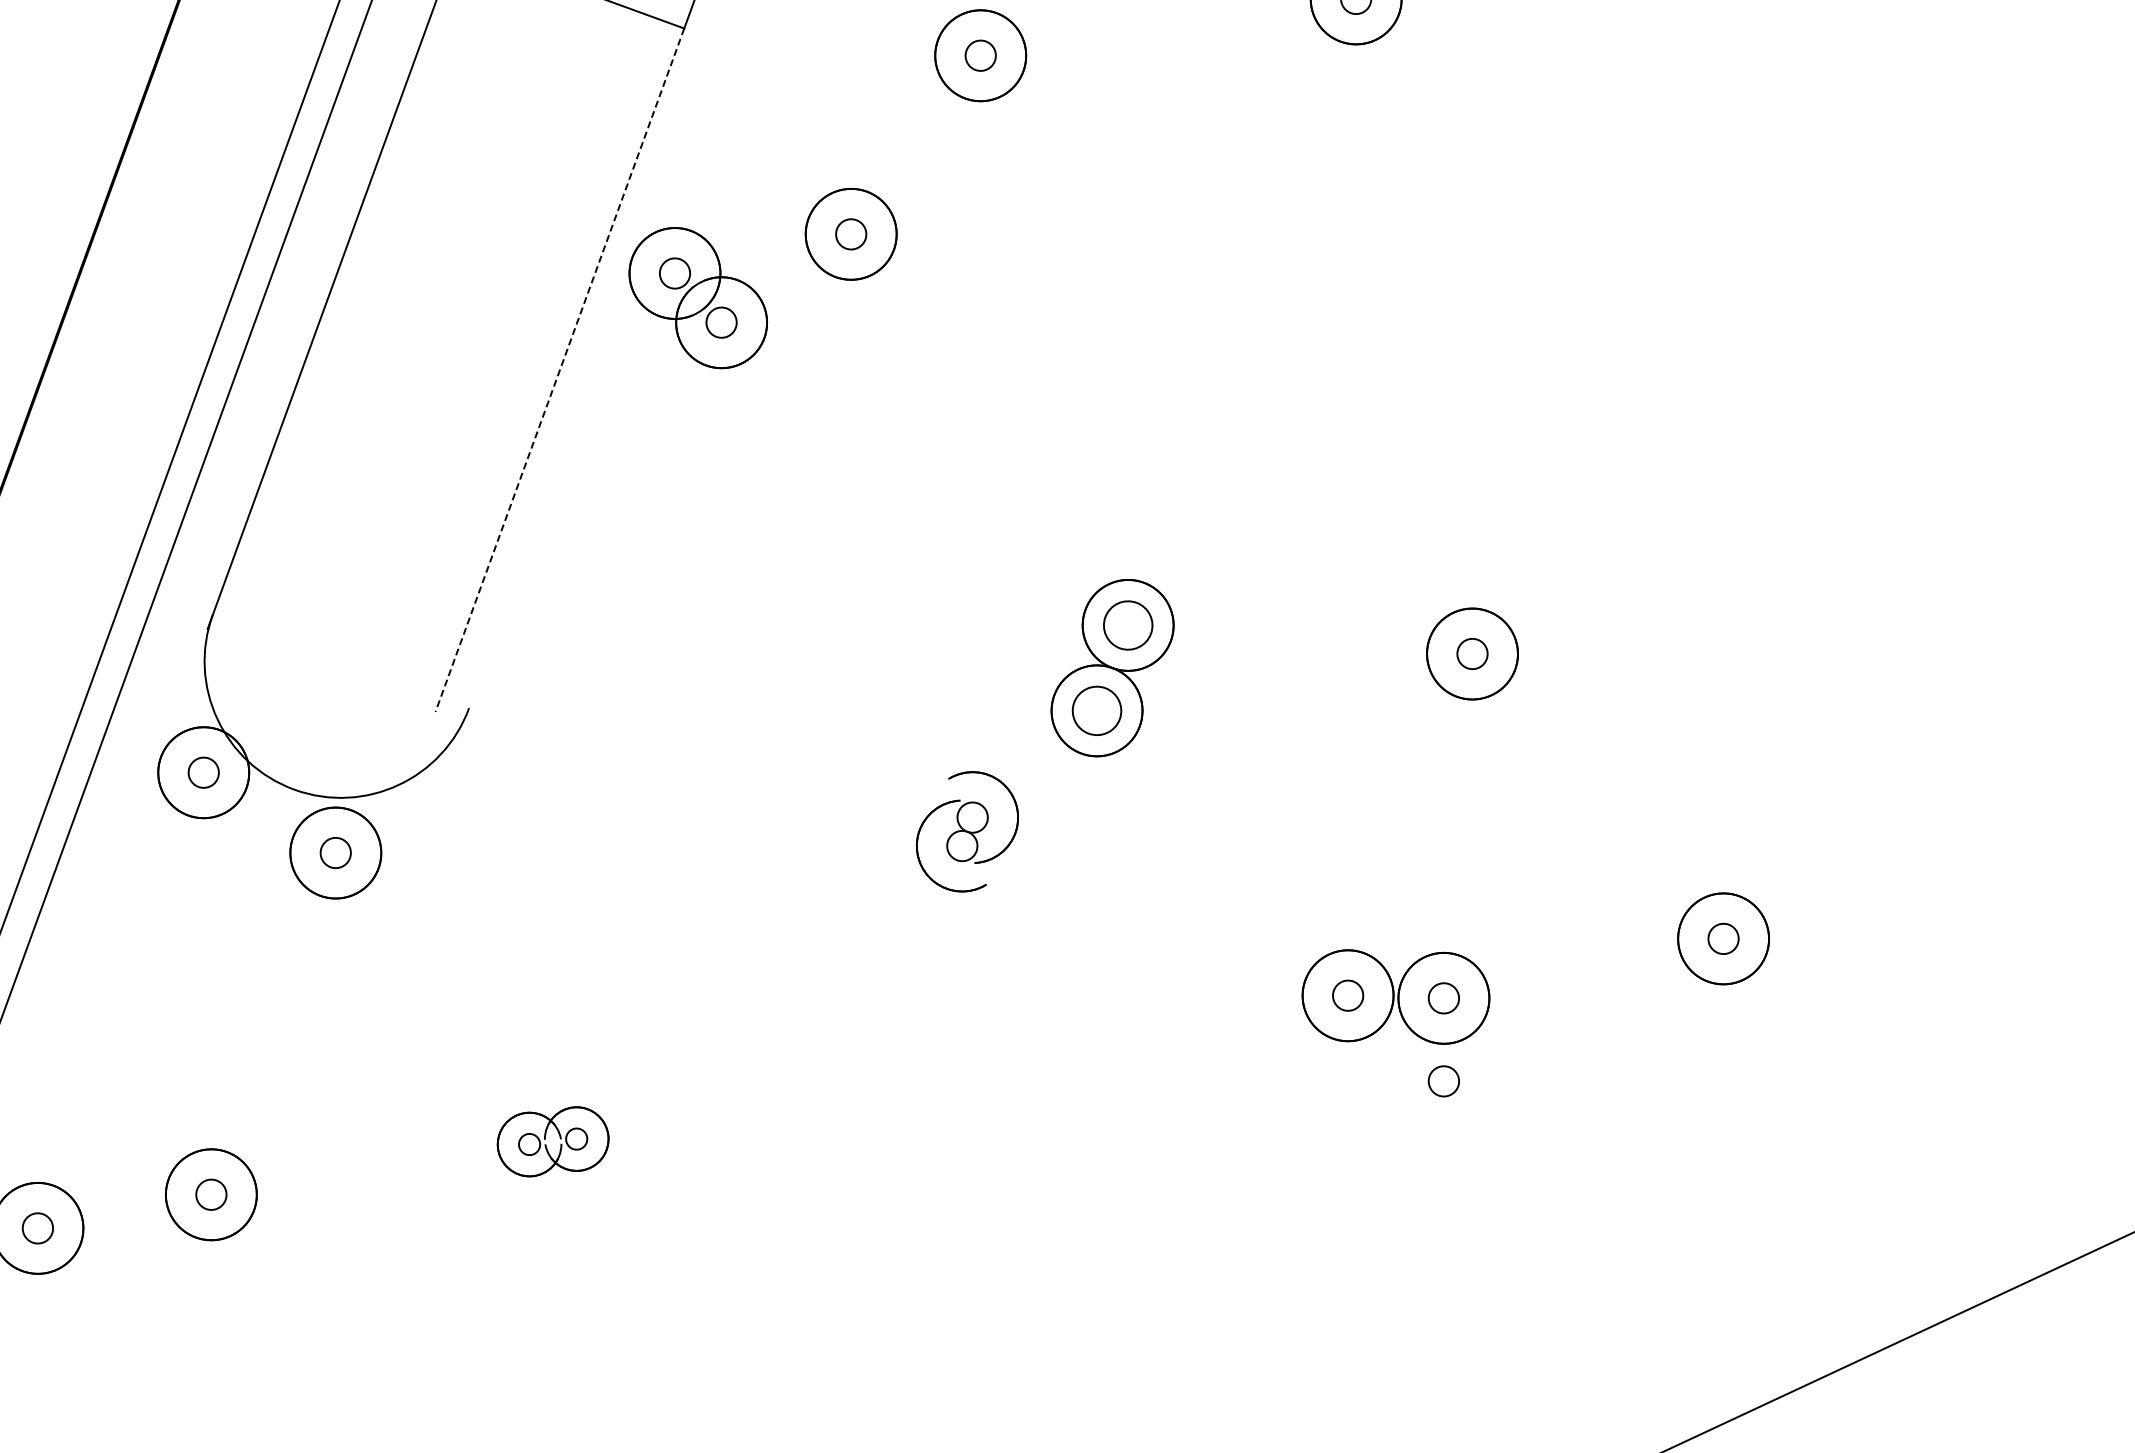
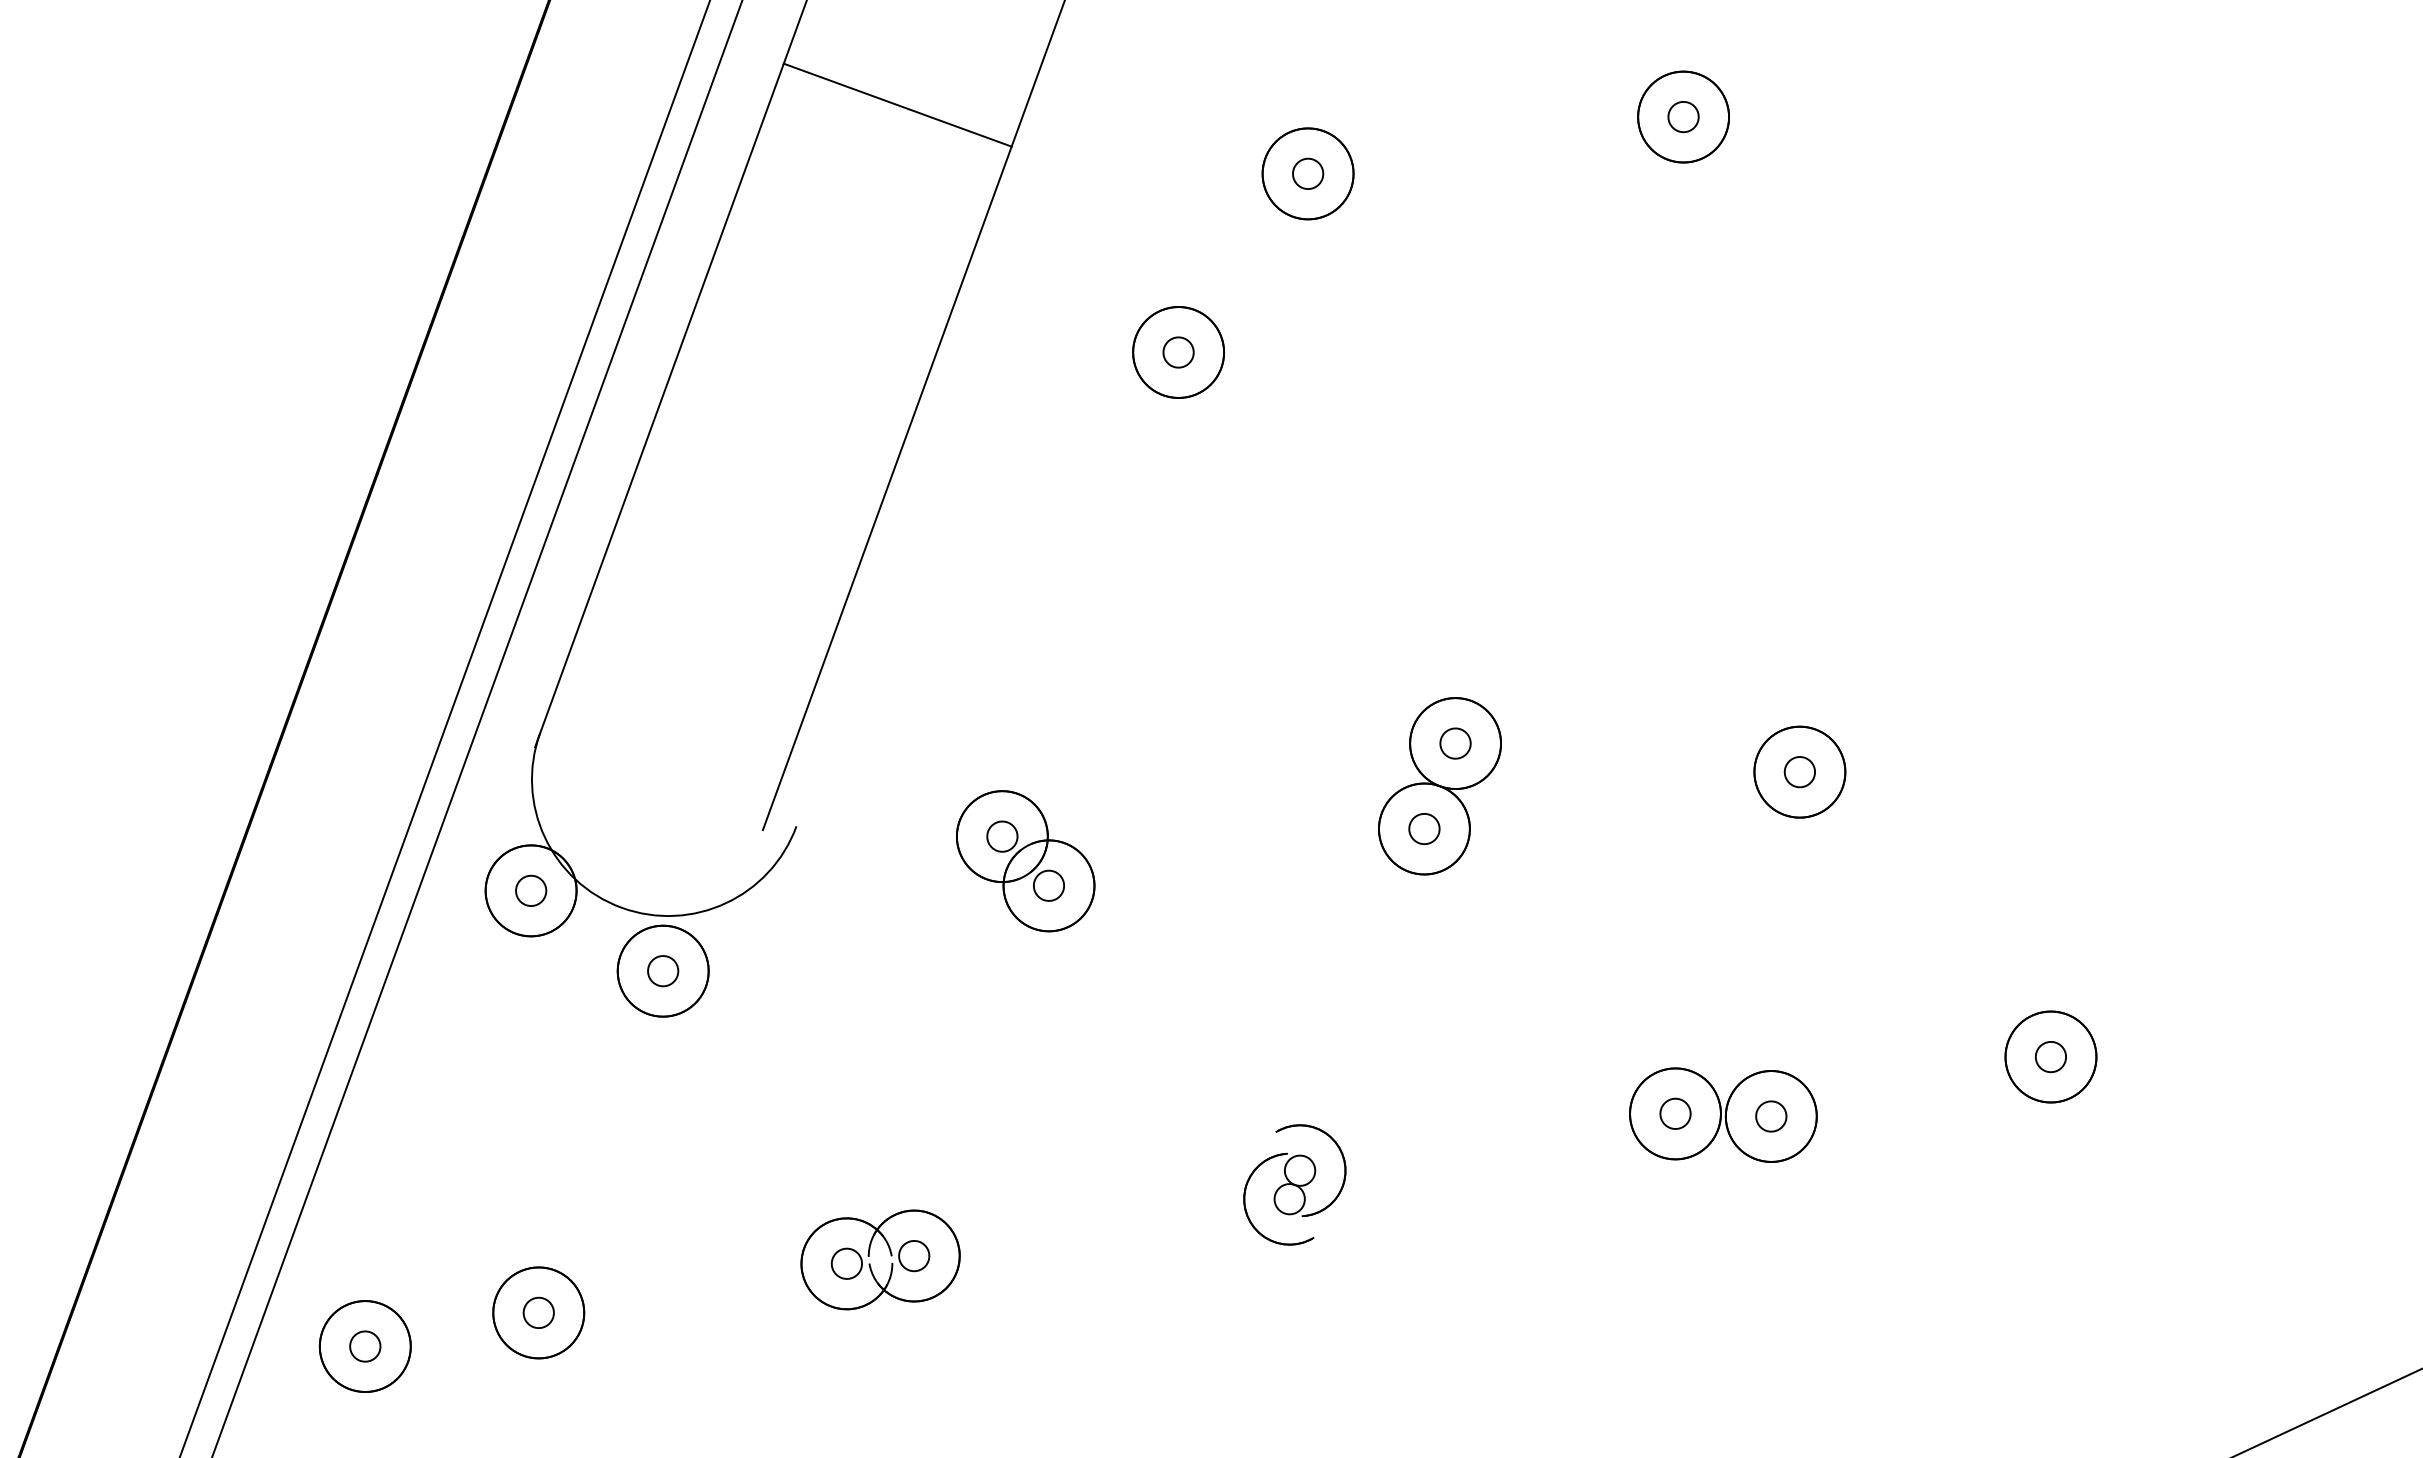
part: (698, 298) -> (1025, 861), moved
line: (560, 370) -> (887, 488), dashed -> solid
part: (1128, 625) -> (1455, 743), size x0.62
part: (1097, 710) -> (1424, 828), size x0.62
part: (967, 831) -> (1294, 1184), moved
part: (1444, 1081) -> (1771, 1199), removed
part: (553, 1141) -> (880, 1259), size x1.43

